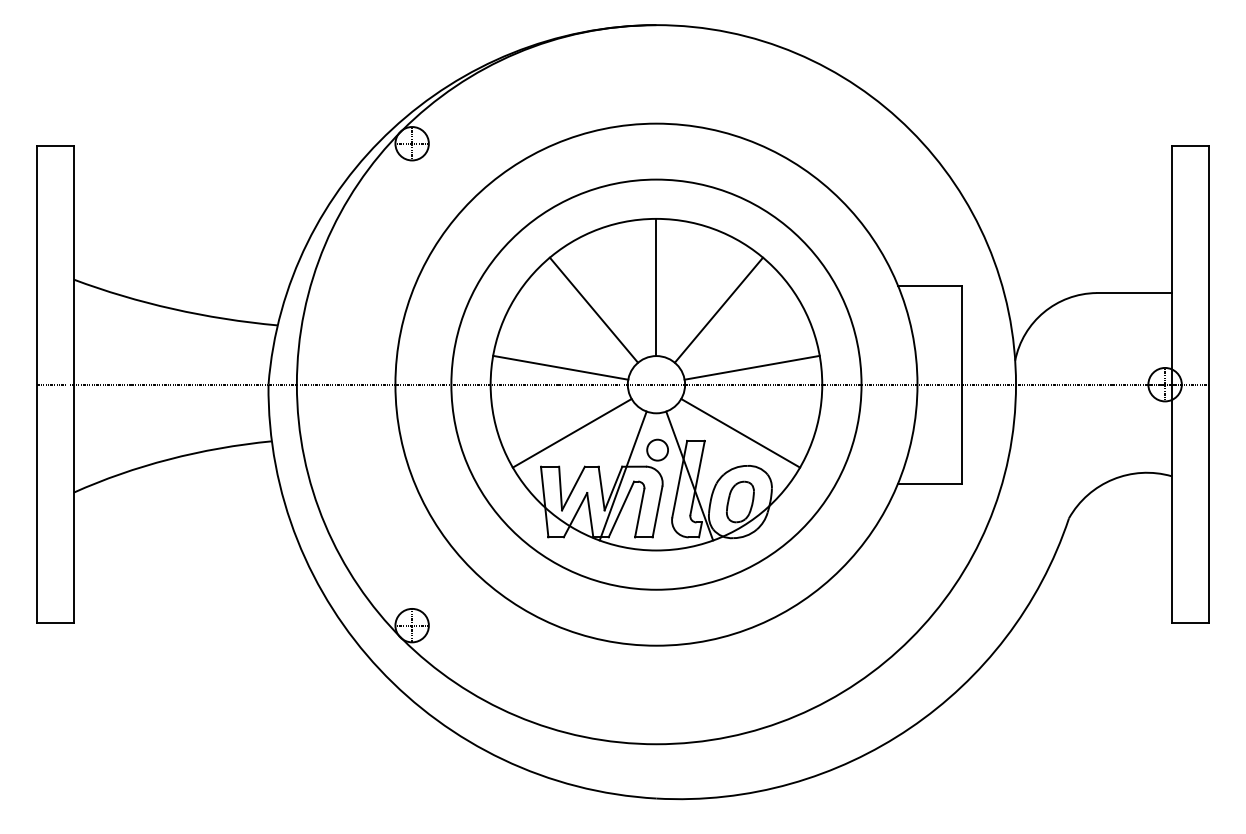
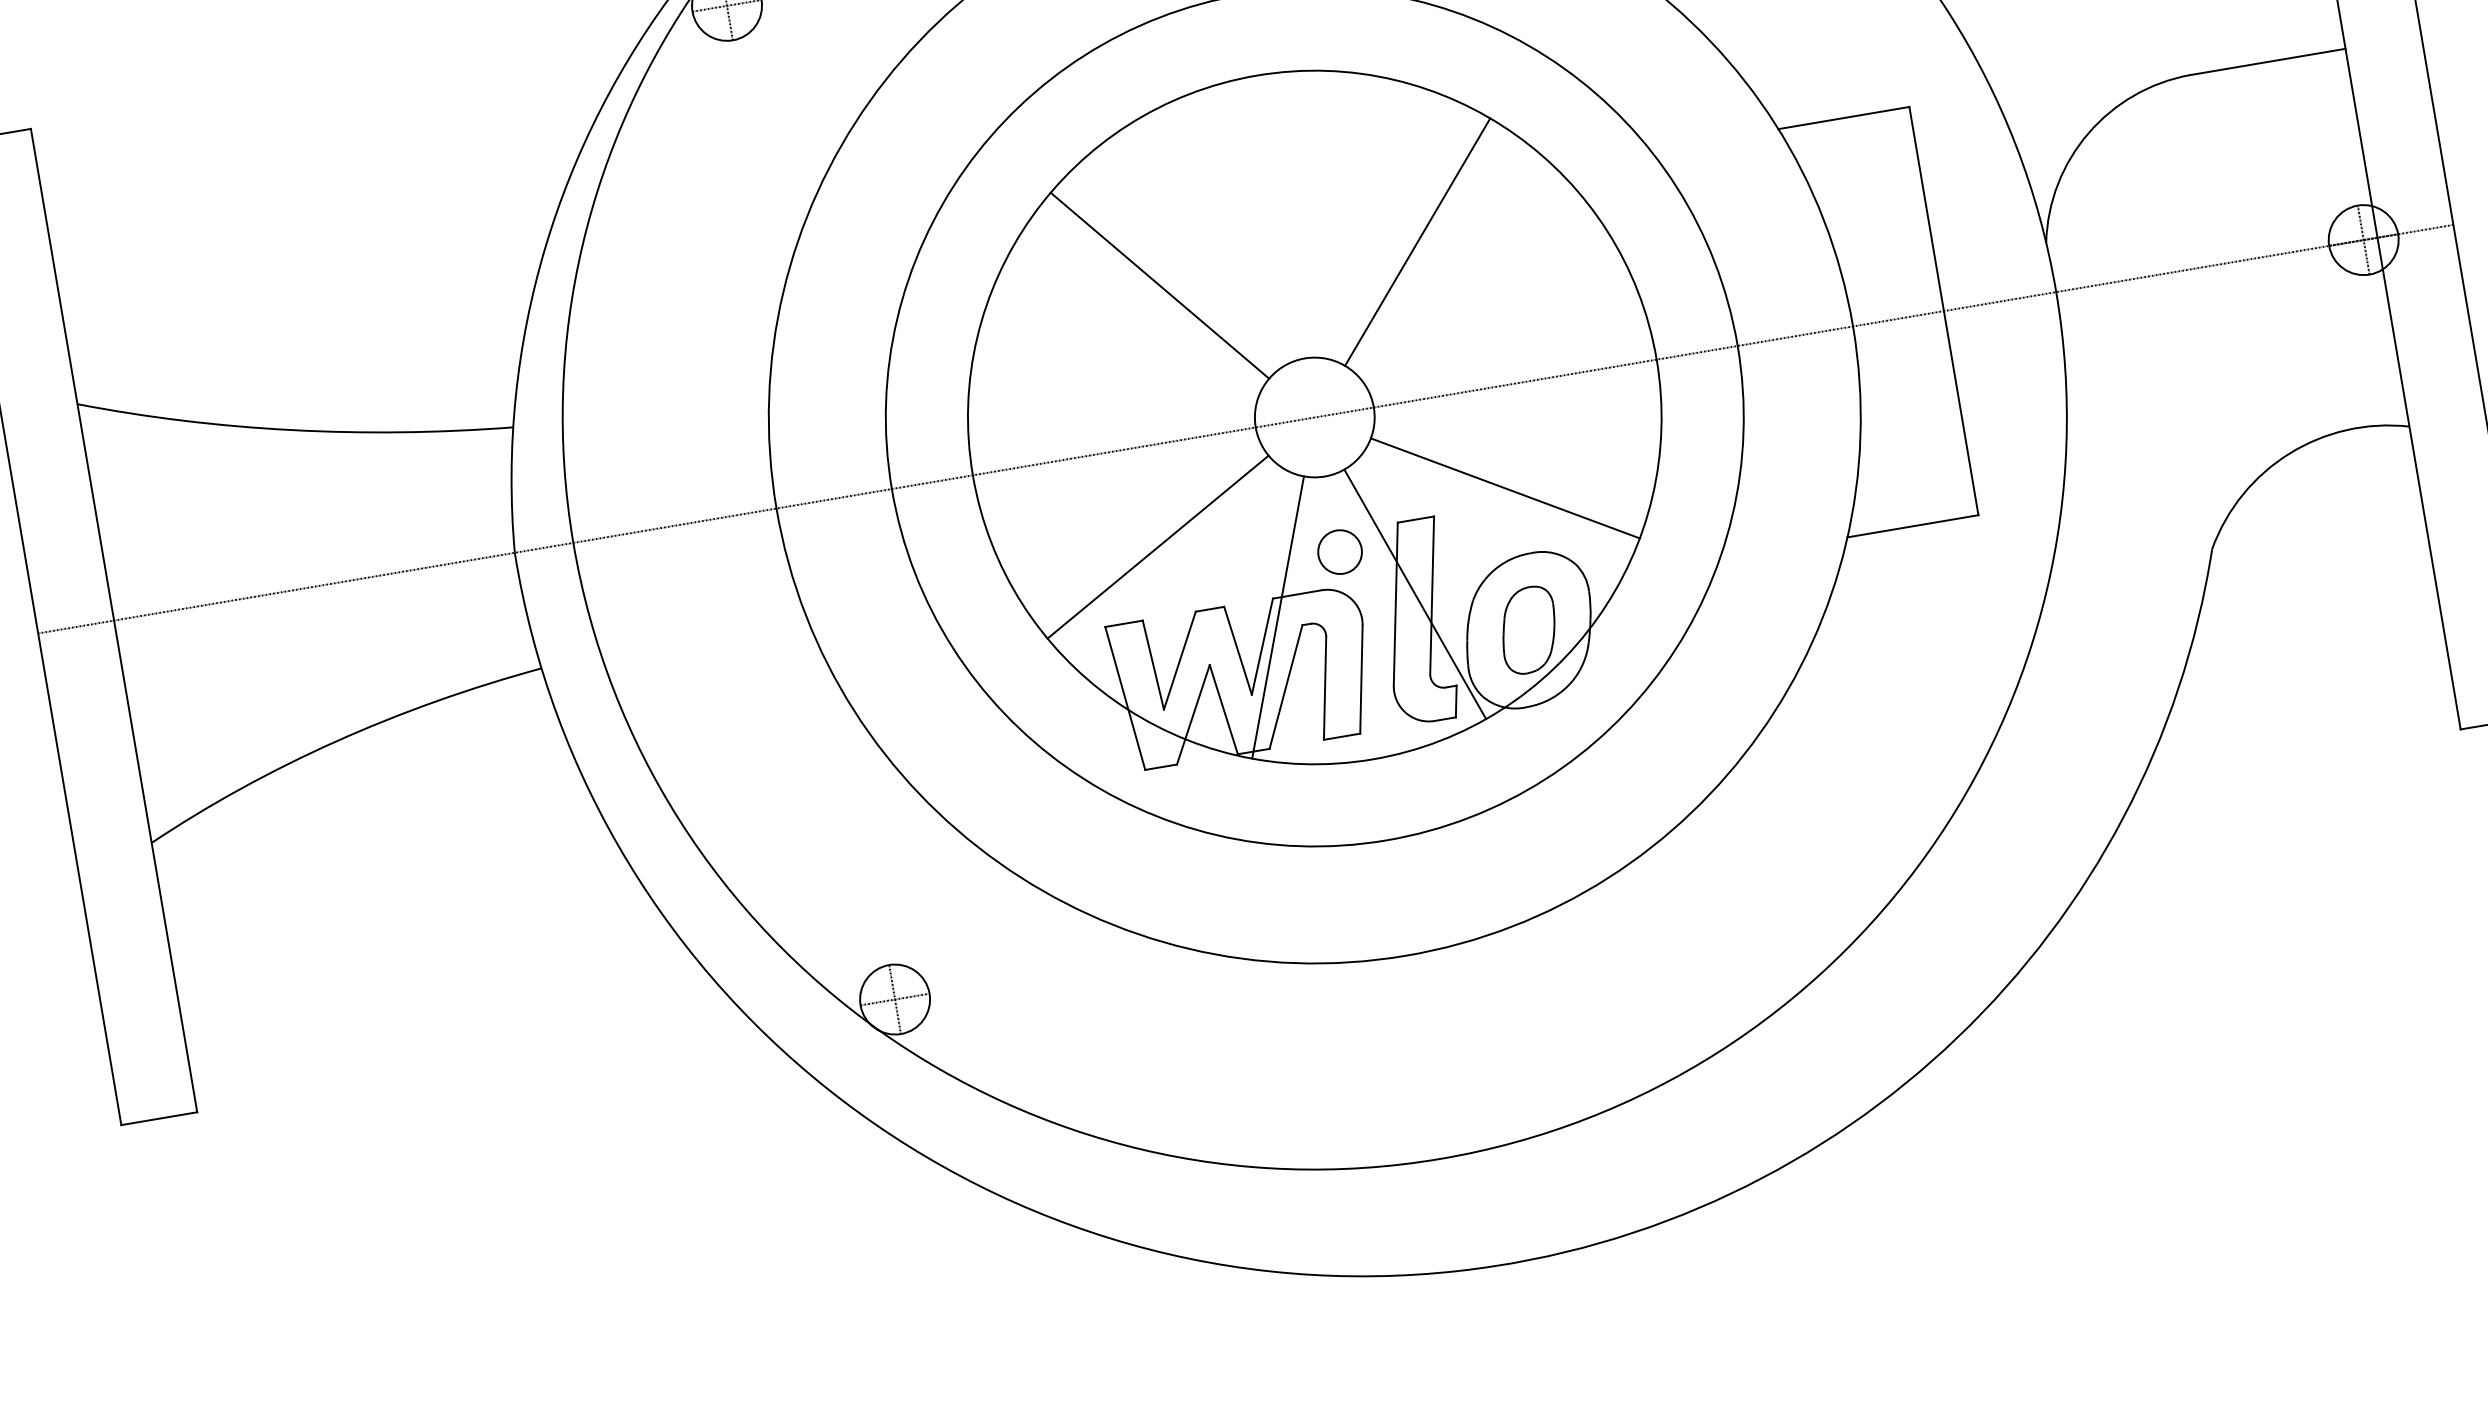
line: (656, 287) -> (1280, 217), removed
line: (560, 367) -> (1110, 415), removed
line: (751, 367) -> (1504, 348), removed

